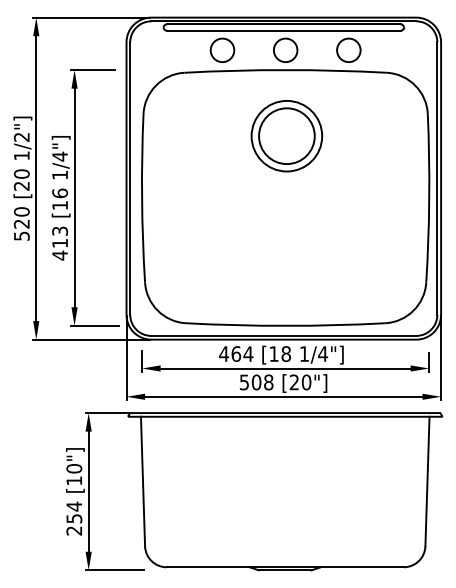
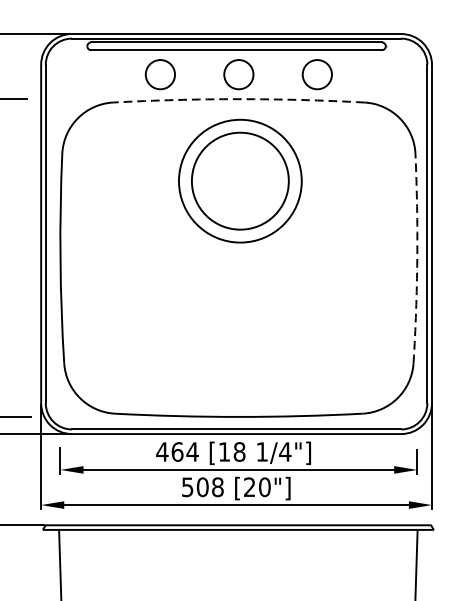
arc: (285, 70) -> (238, 99), solid -> dashed
part: (286, 136) -> (239, 181), size x1.4
arc: (429, 198) -> (417, 258), solid -> dashed

